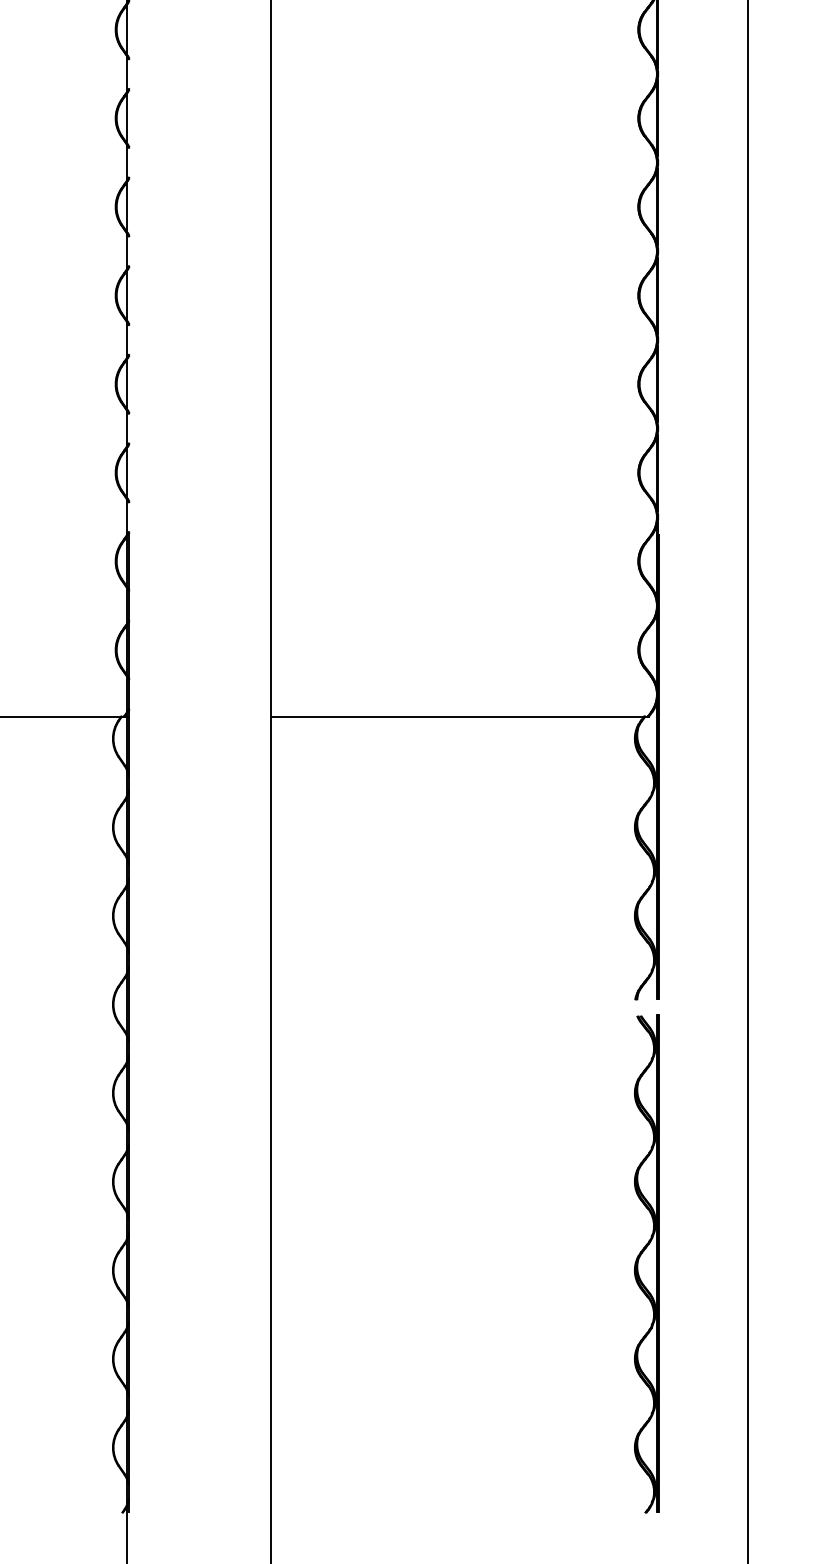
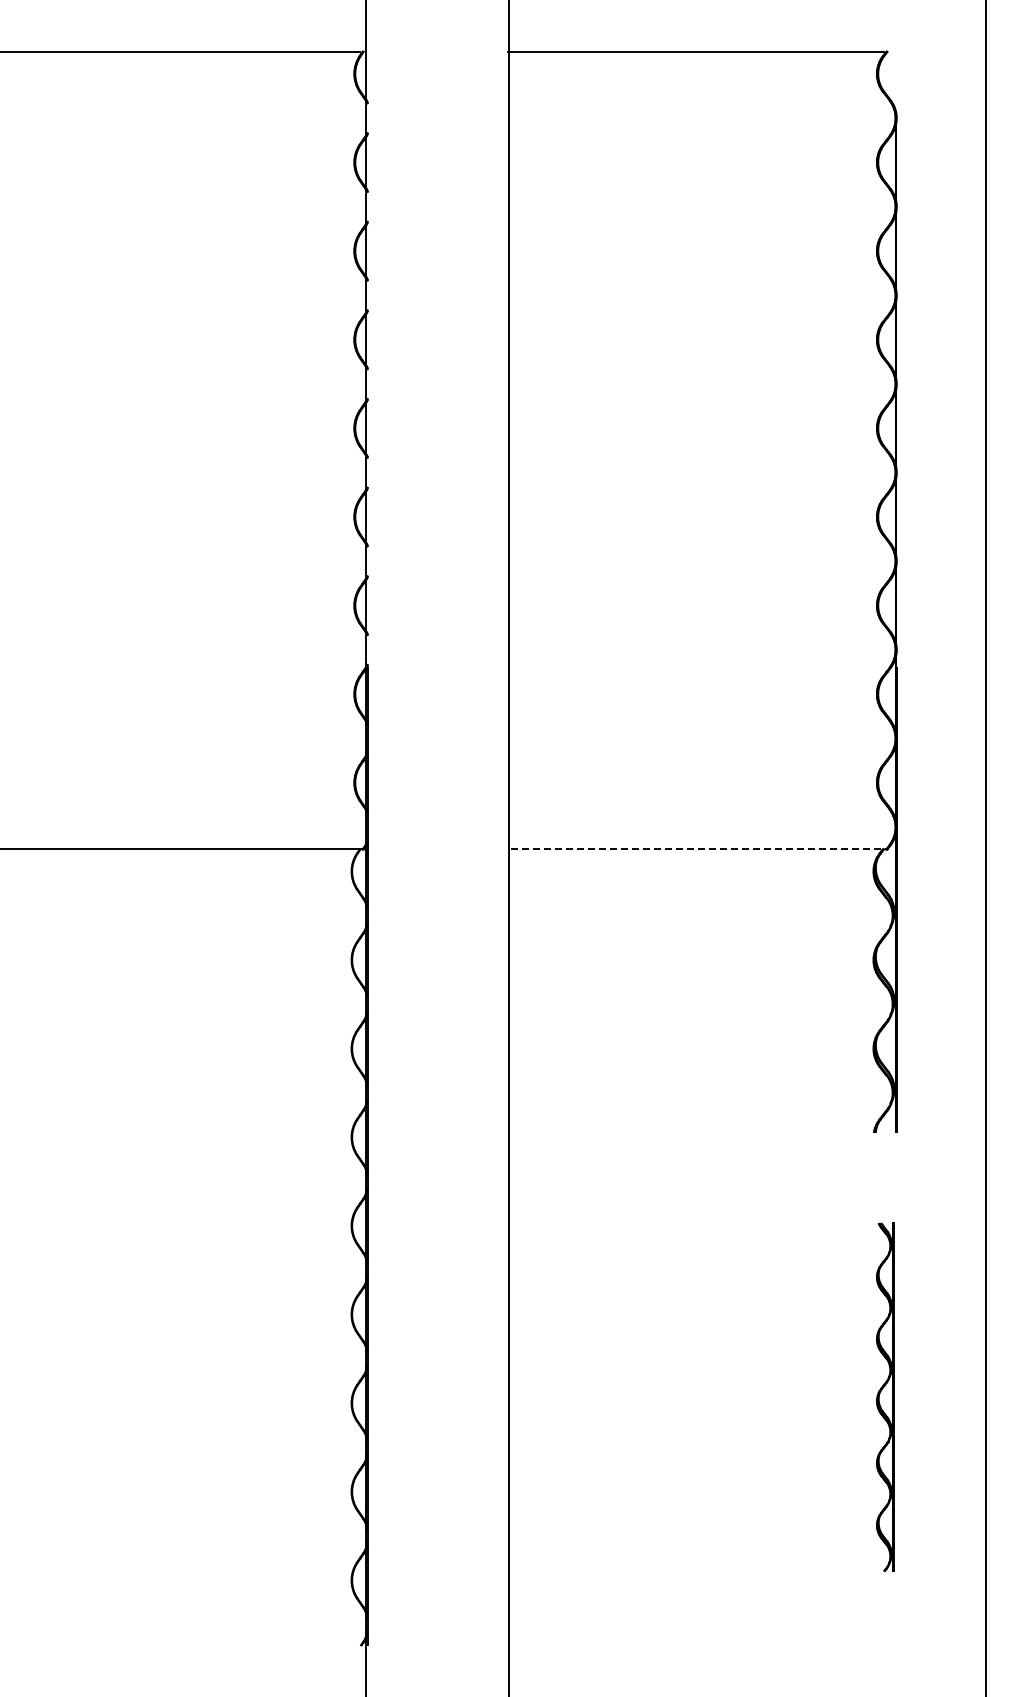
line: (459, 716) -> (698, 849), solid -> dashed
part: (645, 1263) -> (884, 1396), size x0.7

